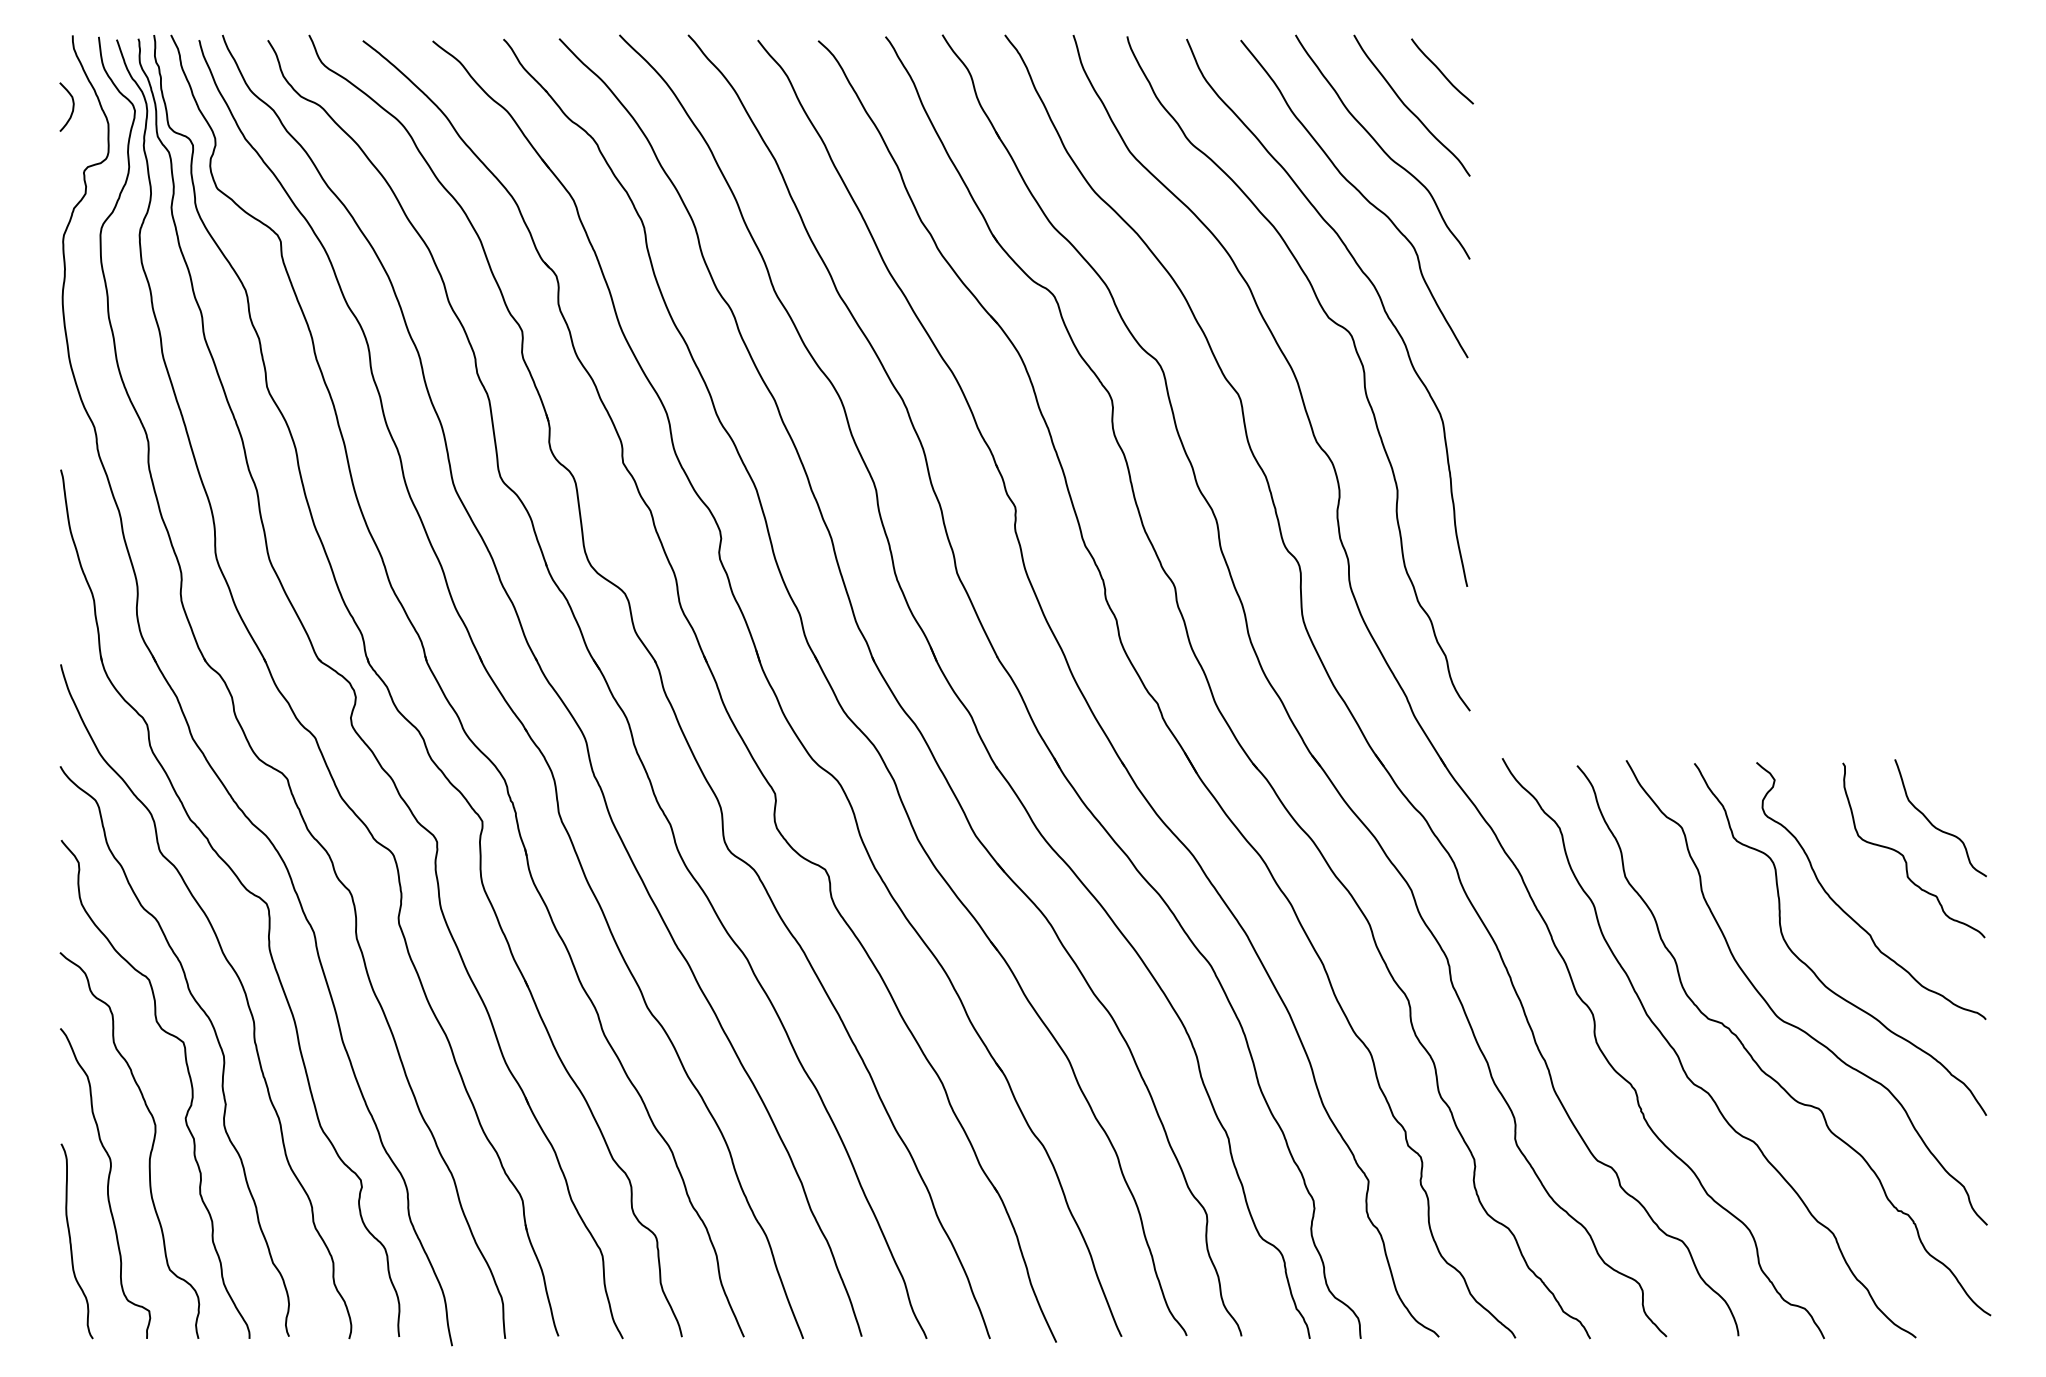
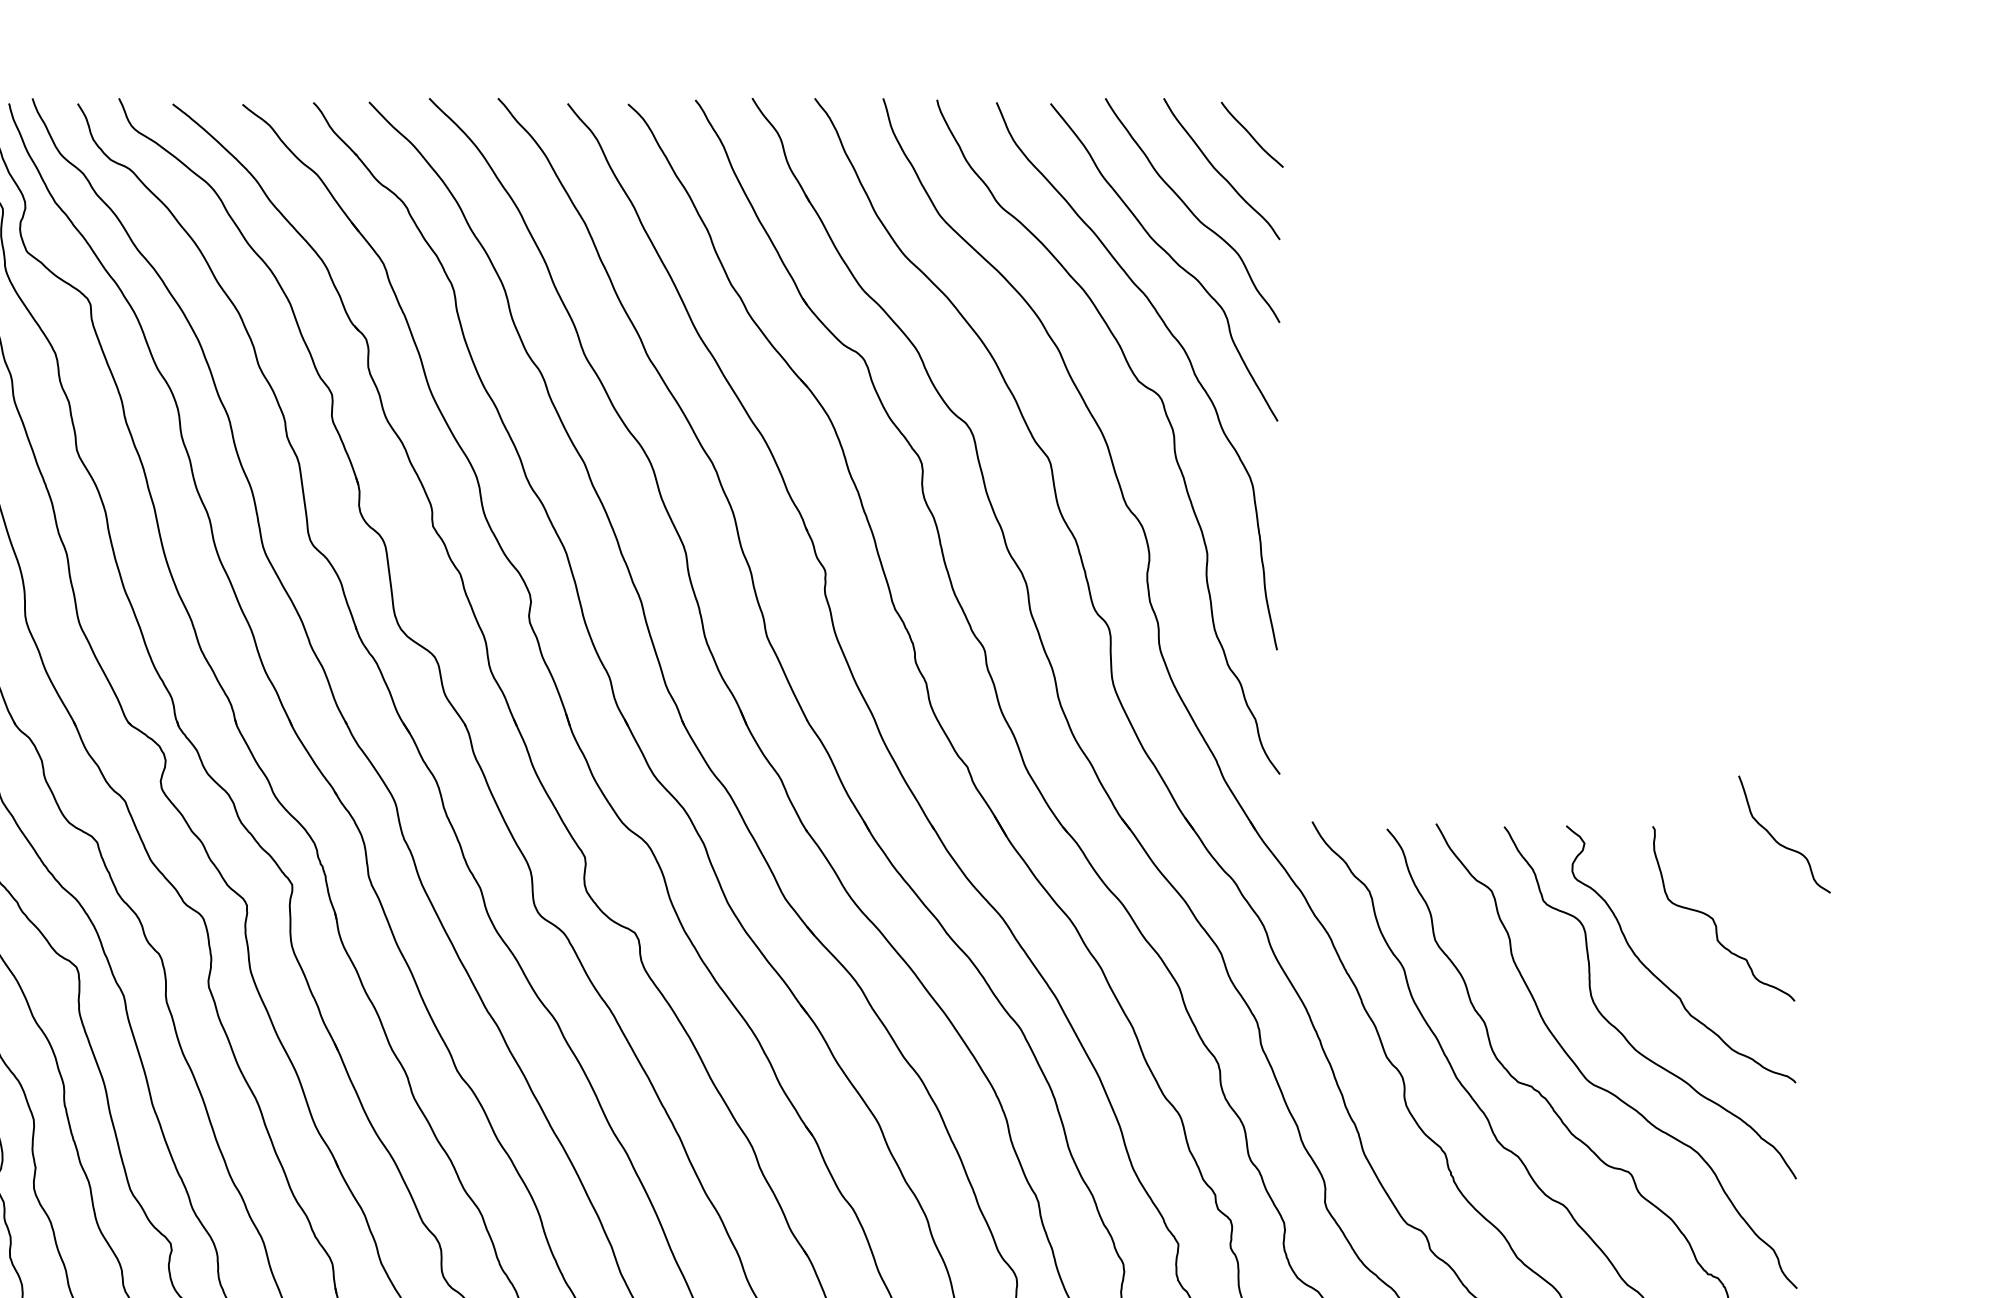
curve: (1933, 824) -> (1777, 840), moved

